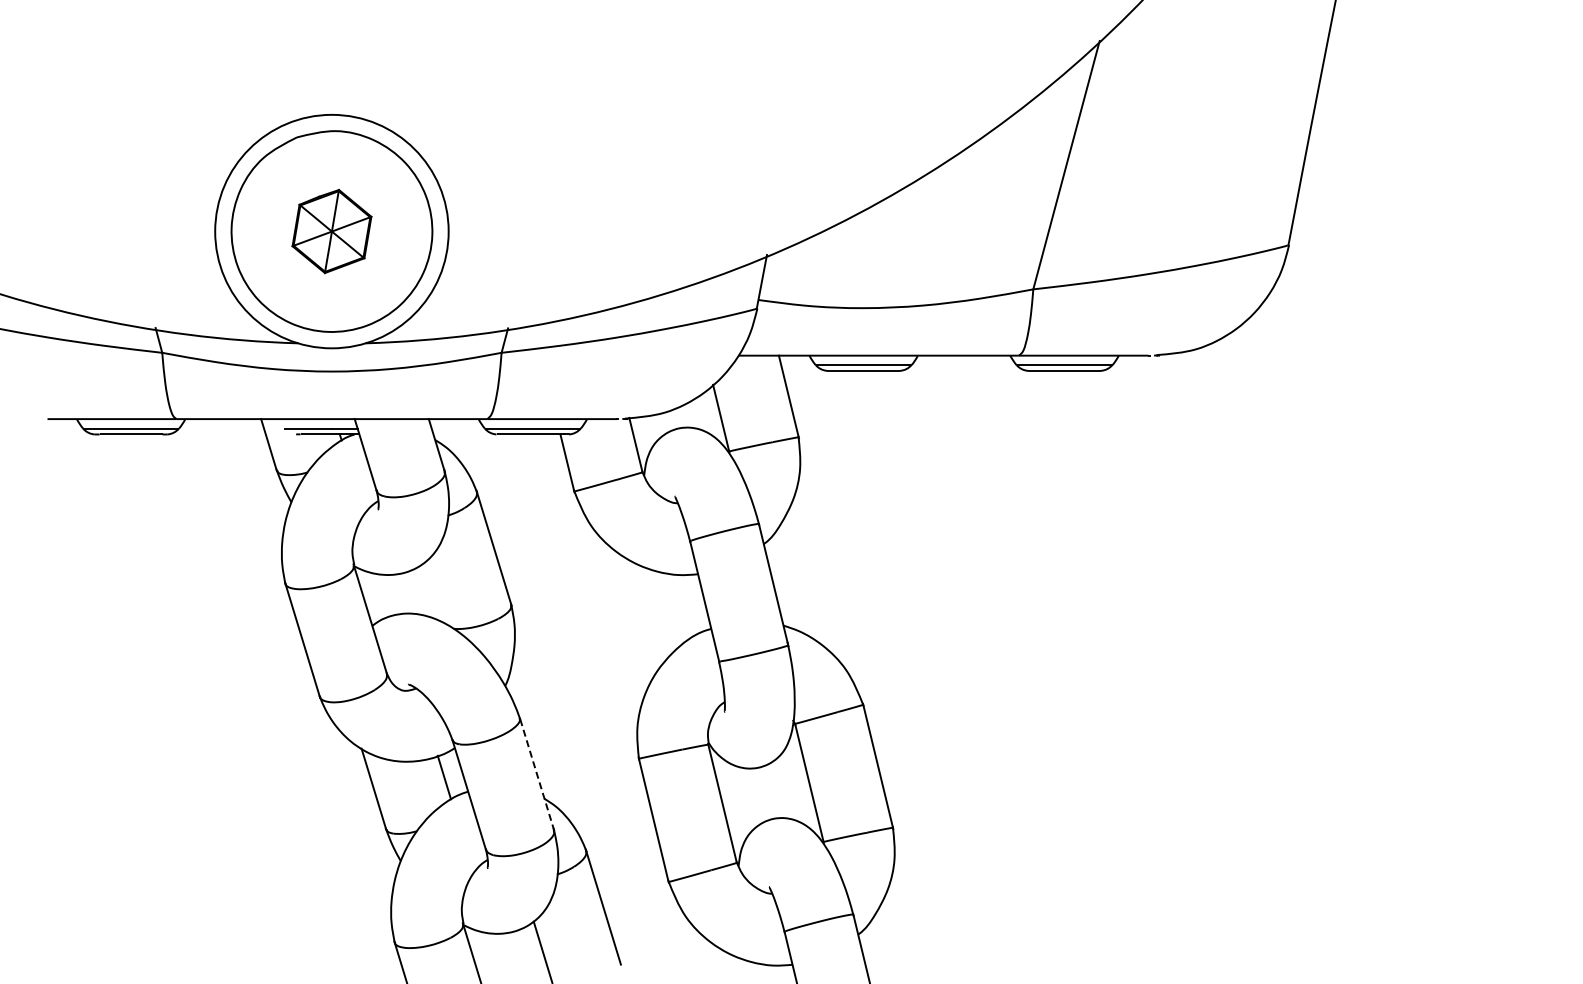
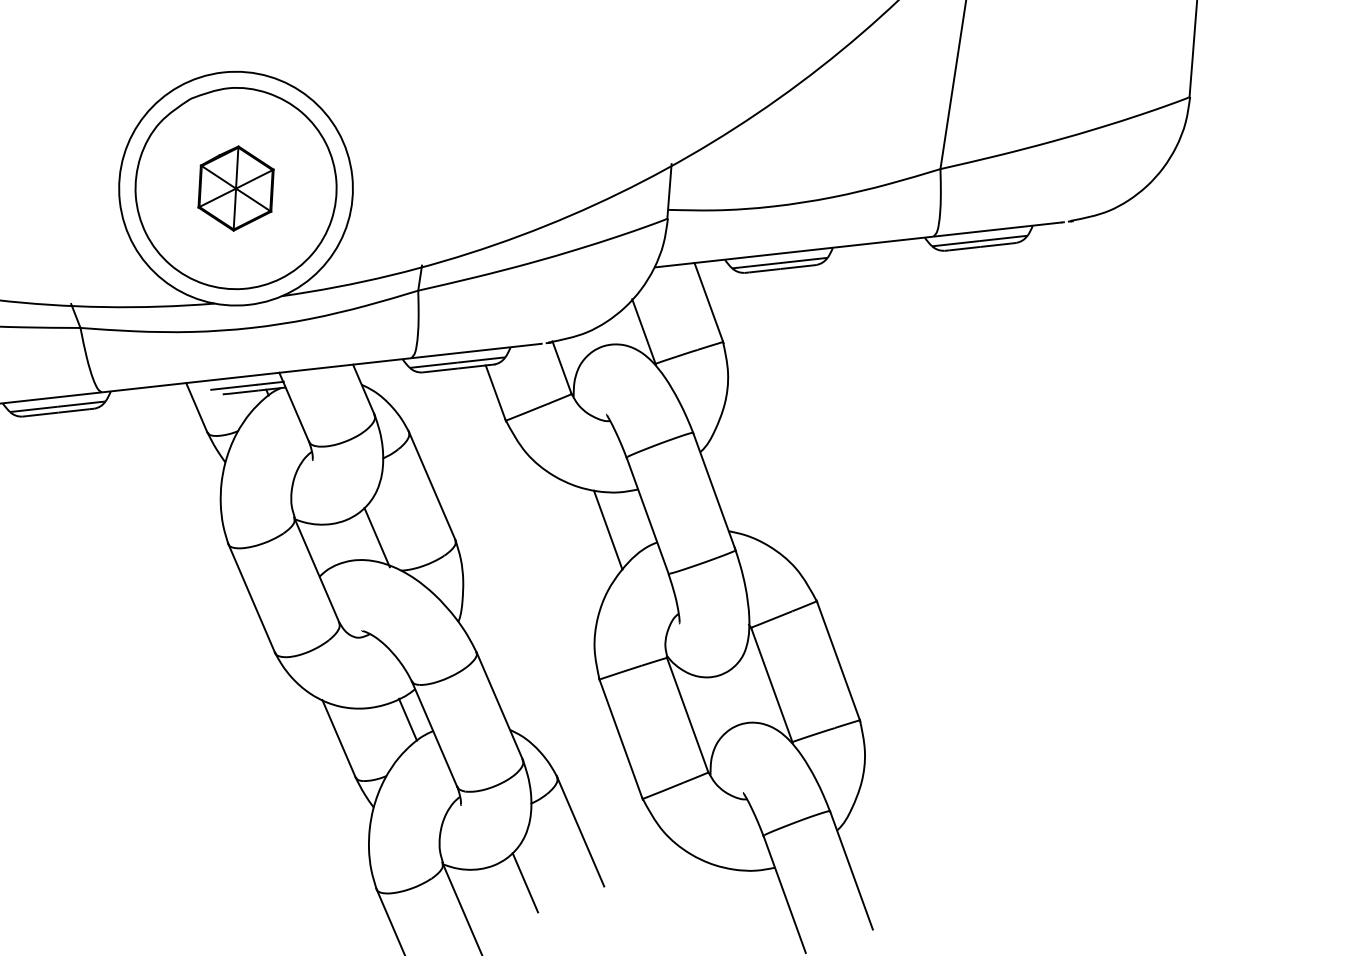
line: (433, 593) -> (376, 537), added
line: (663, 611) -> (607, 530), added
line: (537, 774) -> (500, 706), dashed -> solid

